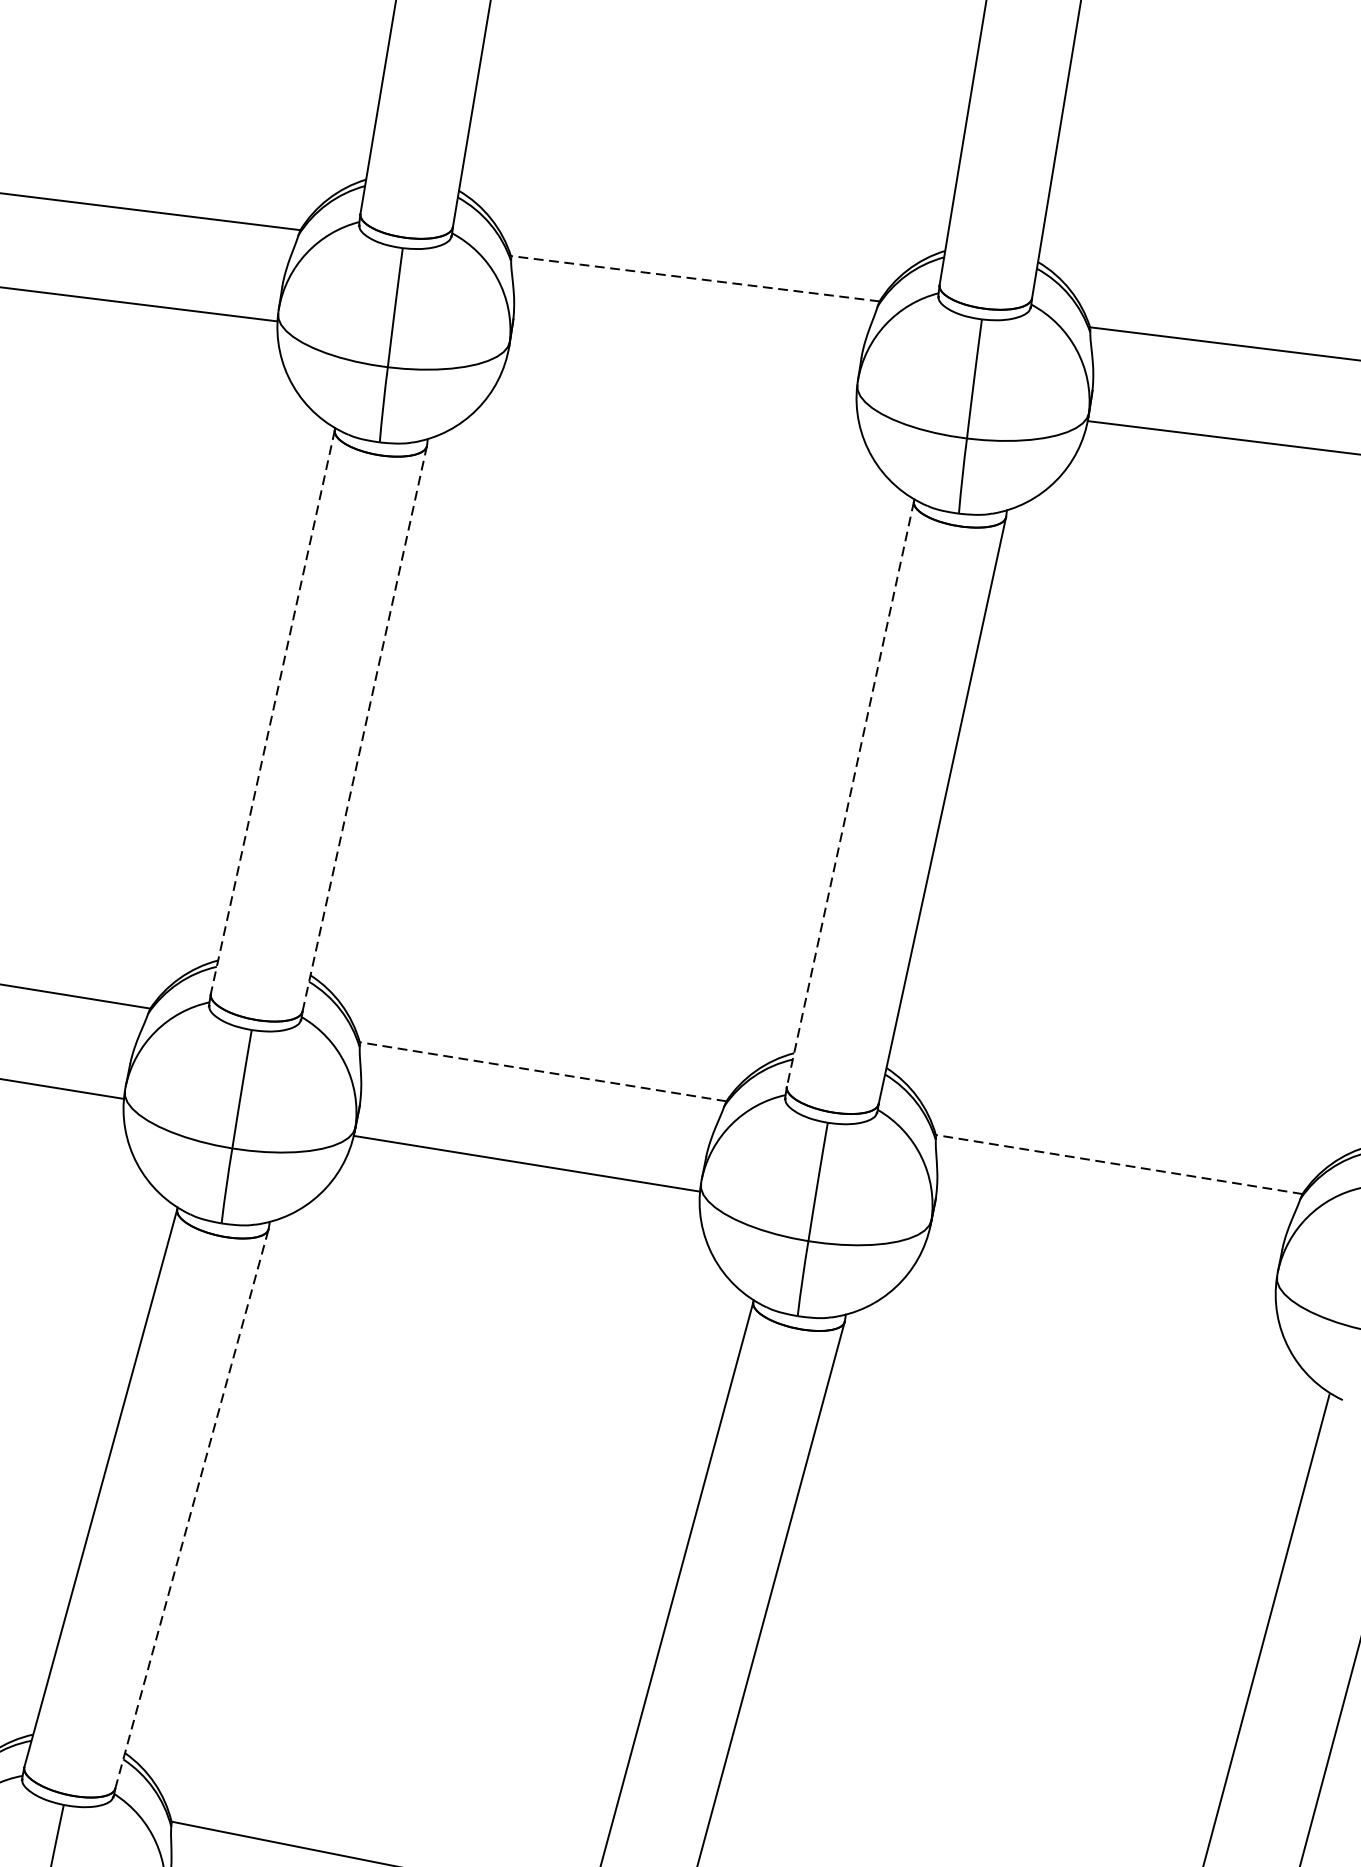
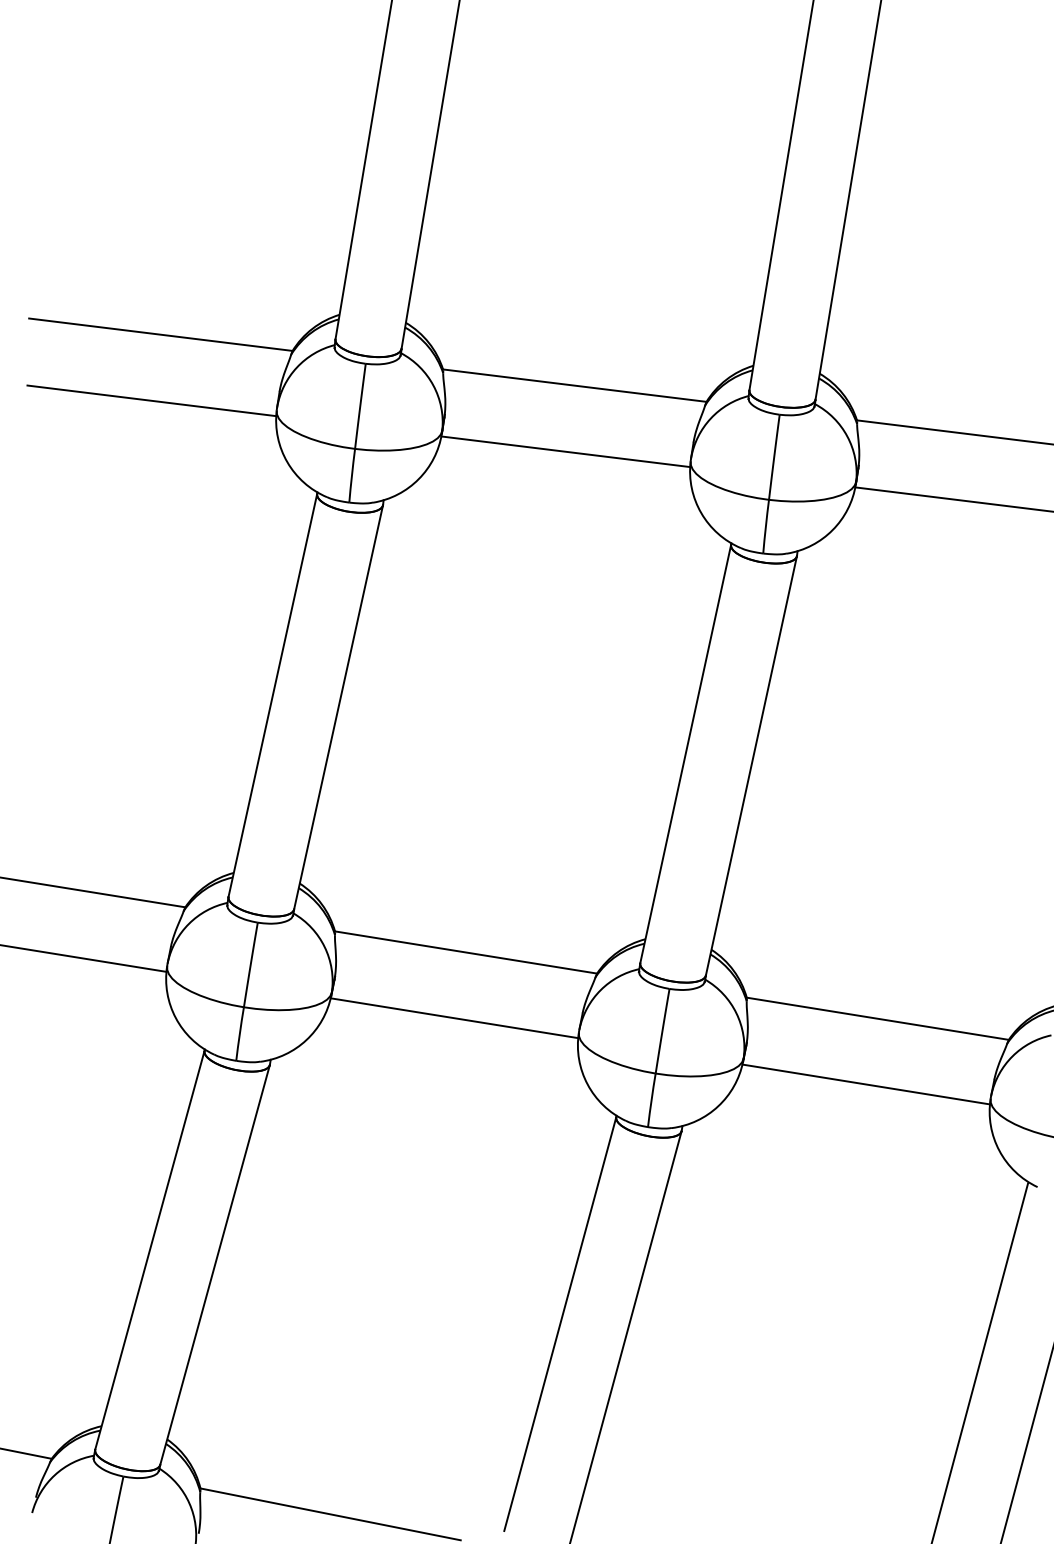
line: (694, 278) -> (574, 385), dashed -> solid
line: (682, 370) -> (565, 451), added
line: (272, 712) -> (272, 695), dashed -> solid
line: (364, 729) -> (338, 707), dashed -> solid
line: (850, 794) -> (685, 754), dashed -> solid
line: (543, 1071) -> (466, 952), dashed -> solid
line: (1118, 1164) -> (877, 1018), dashed -> solid
line: (1101, 1256) -> (865, 1084), added
line: (192, 1508) -> (215, 1264), dashed -> solid

